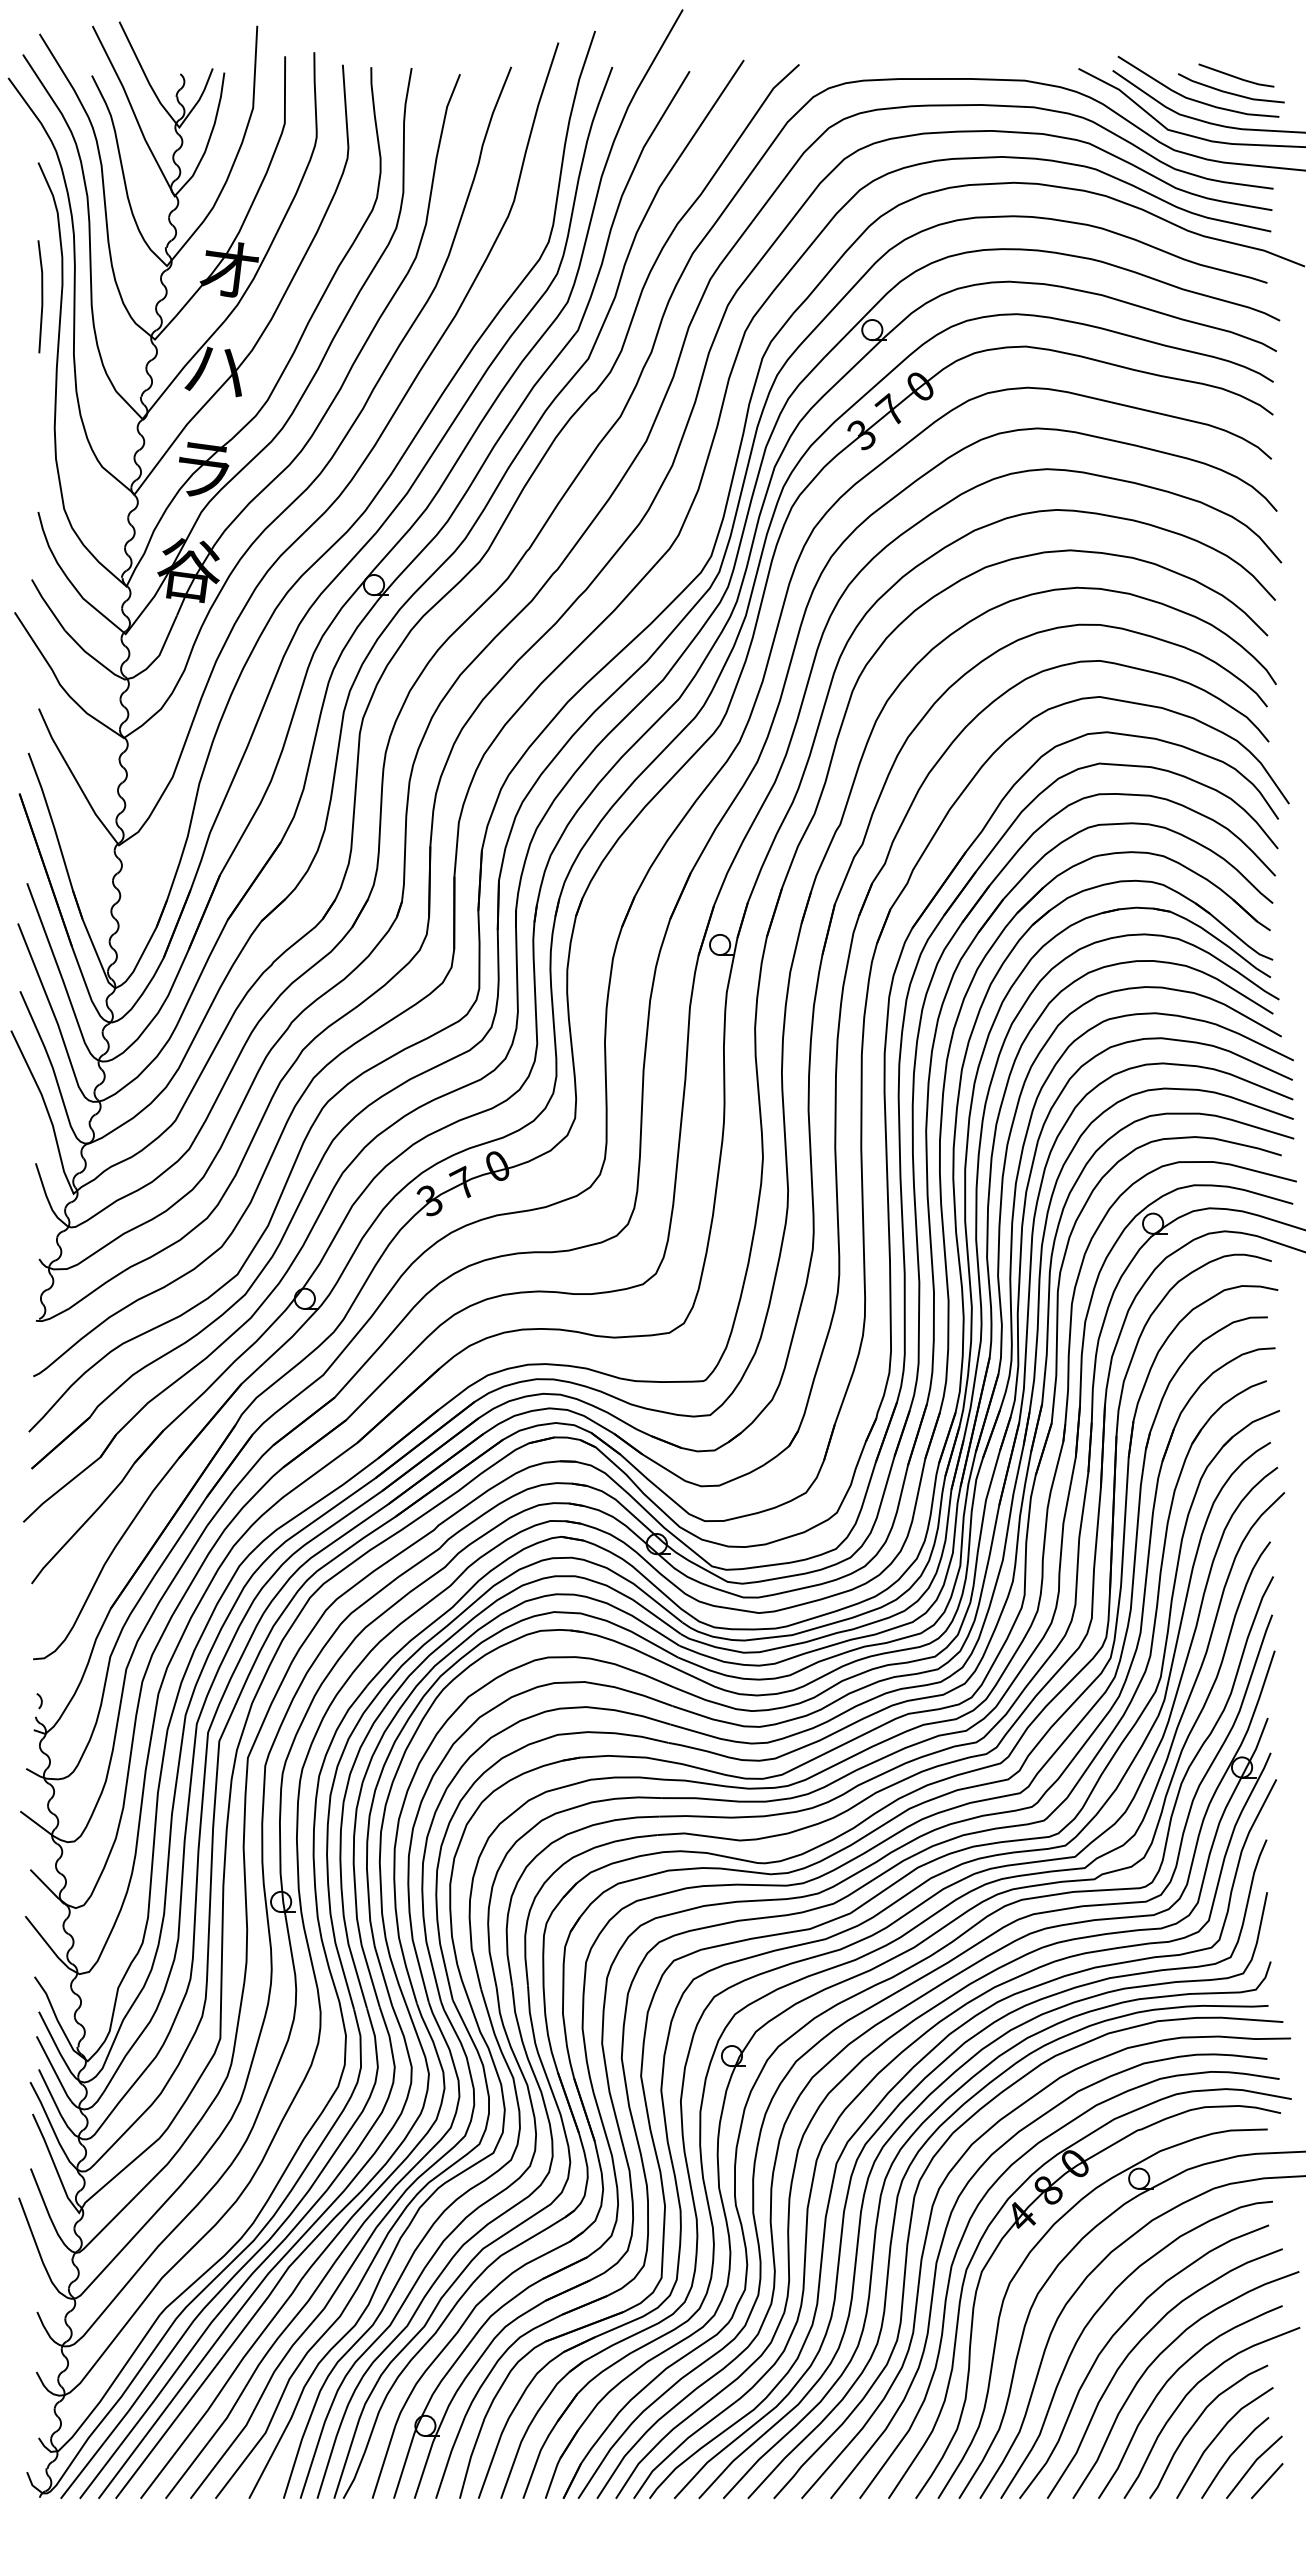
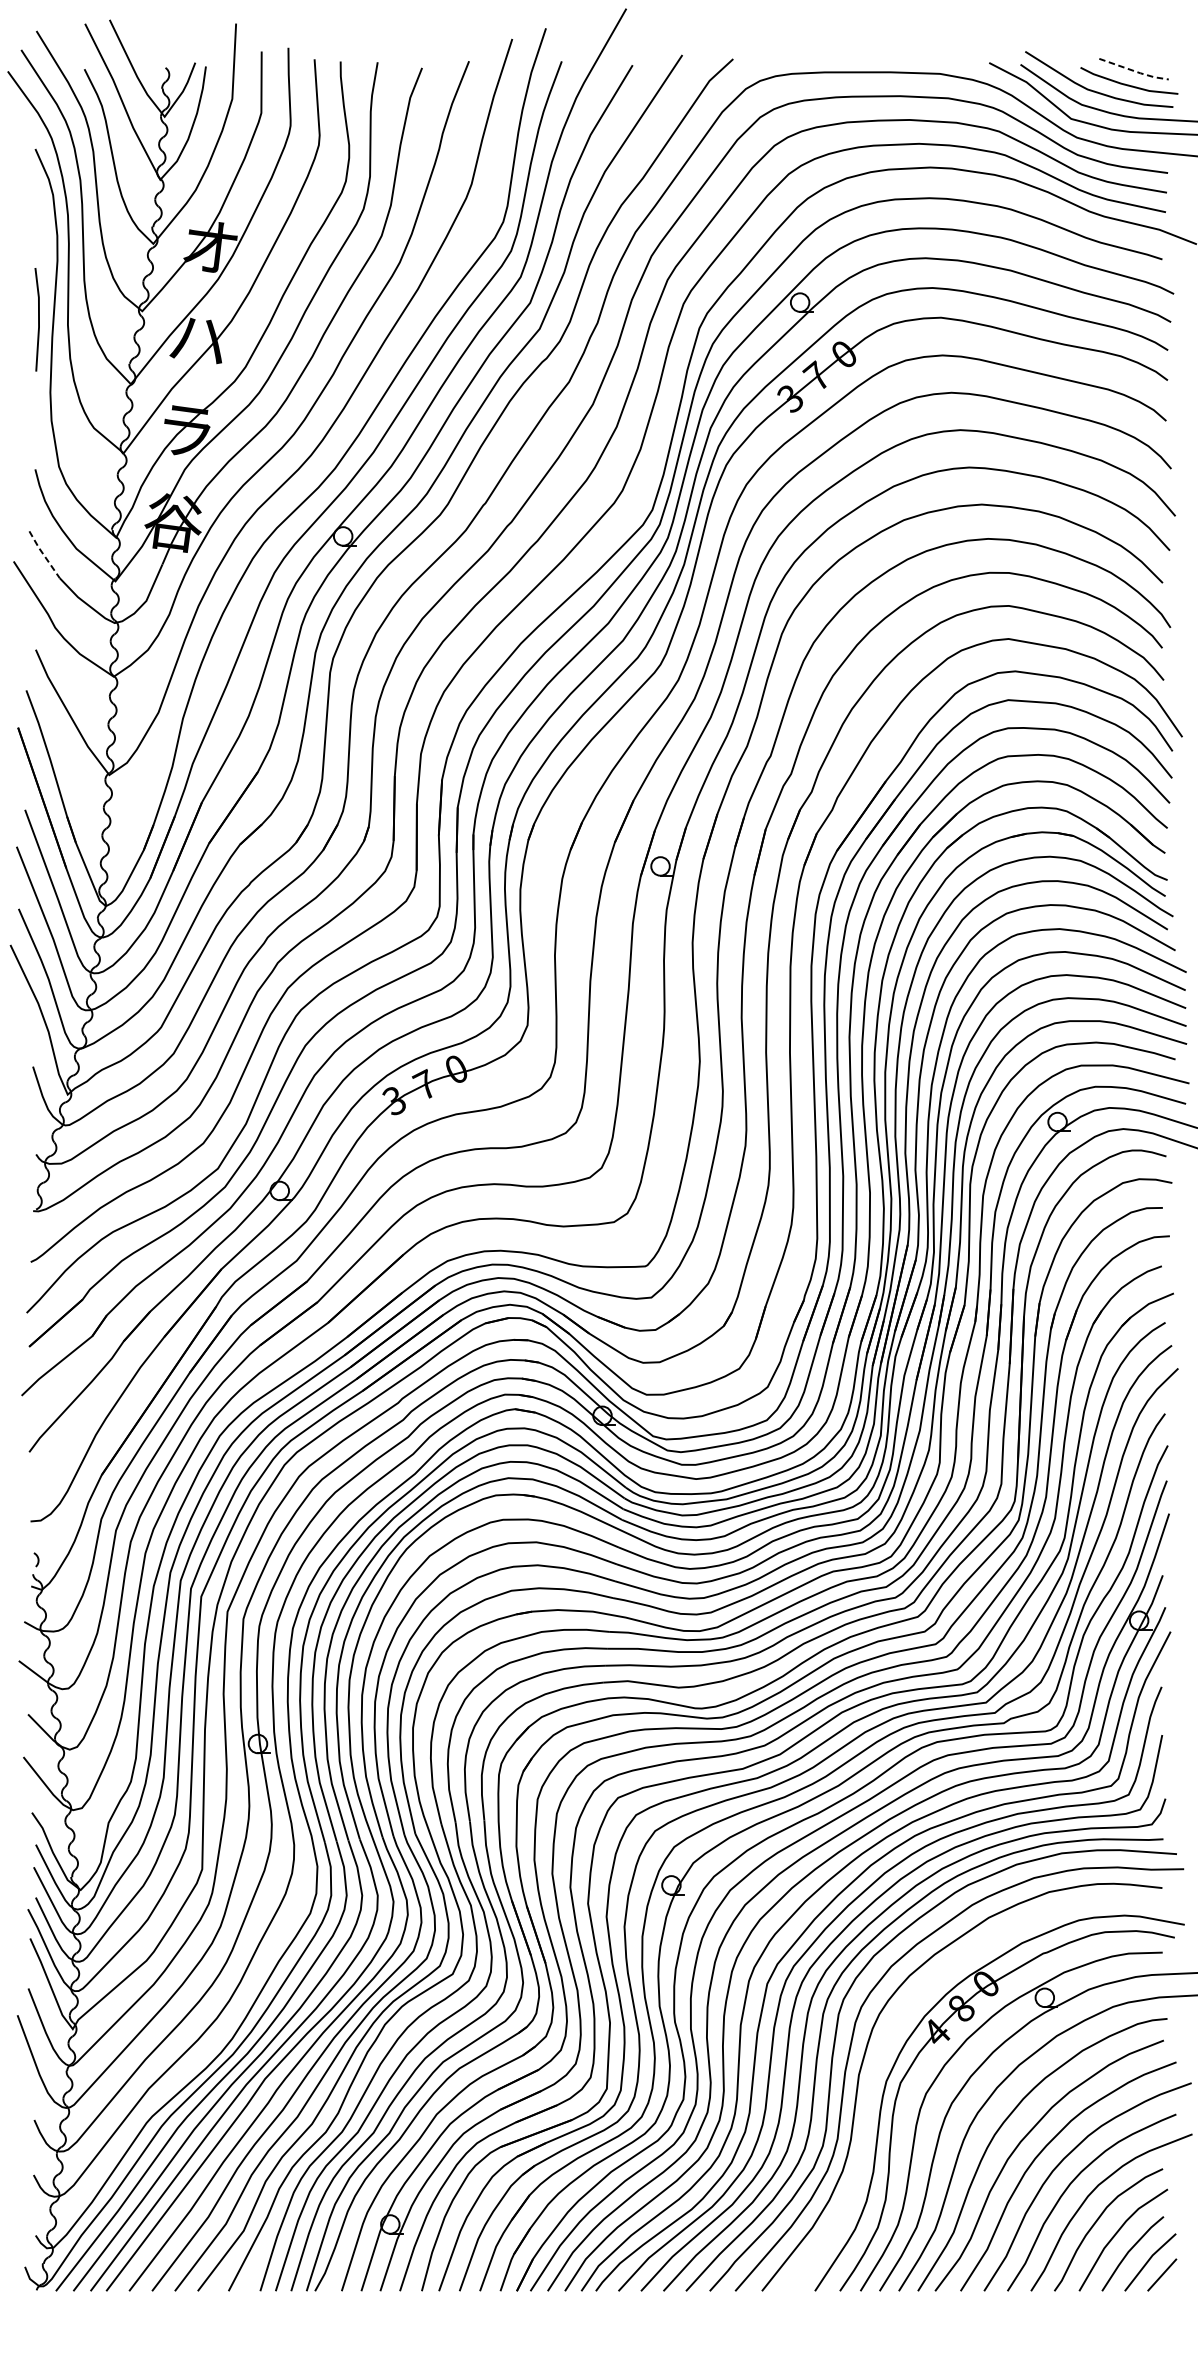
line: (1236, 77) -> (1134, 70), solid -> dashed
line: (41, 296) -> (38, 319), moved
line: (47, 605) -> (43, 555), solid -> dashed
curve: (962, 2240) -> (882, 2054), removed

